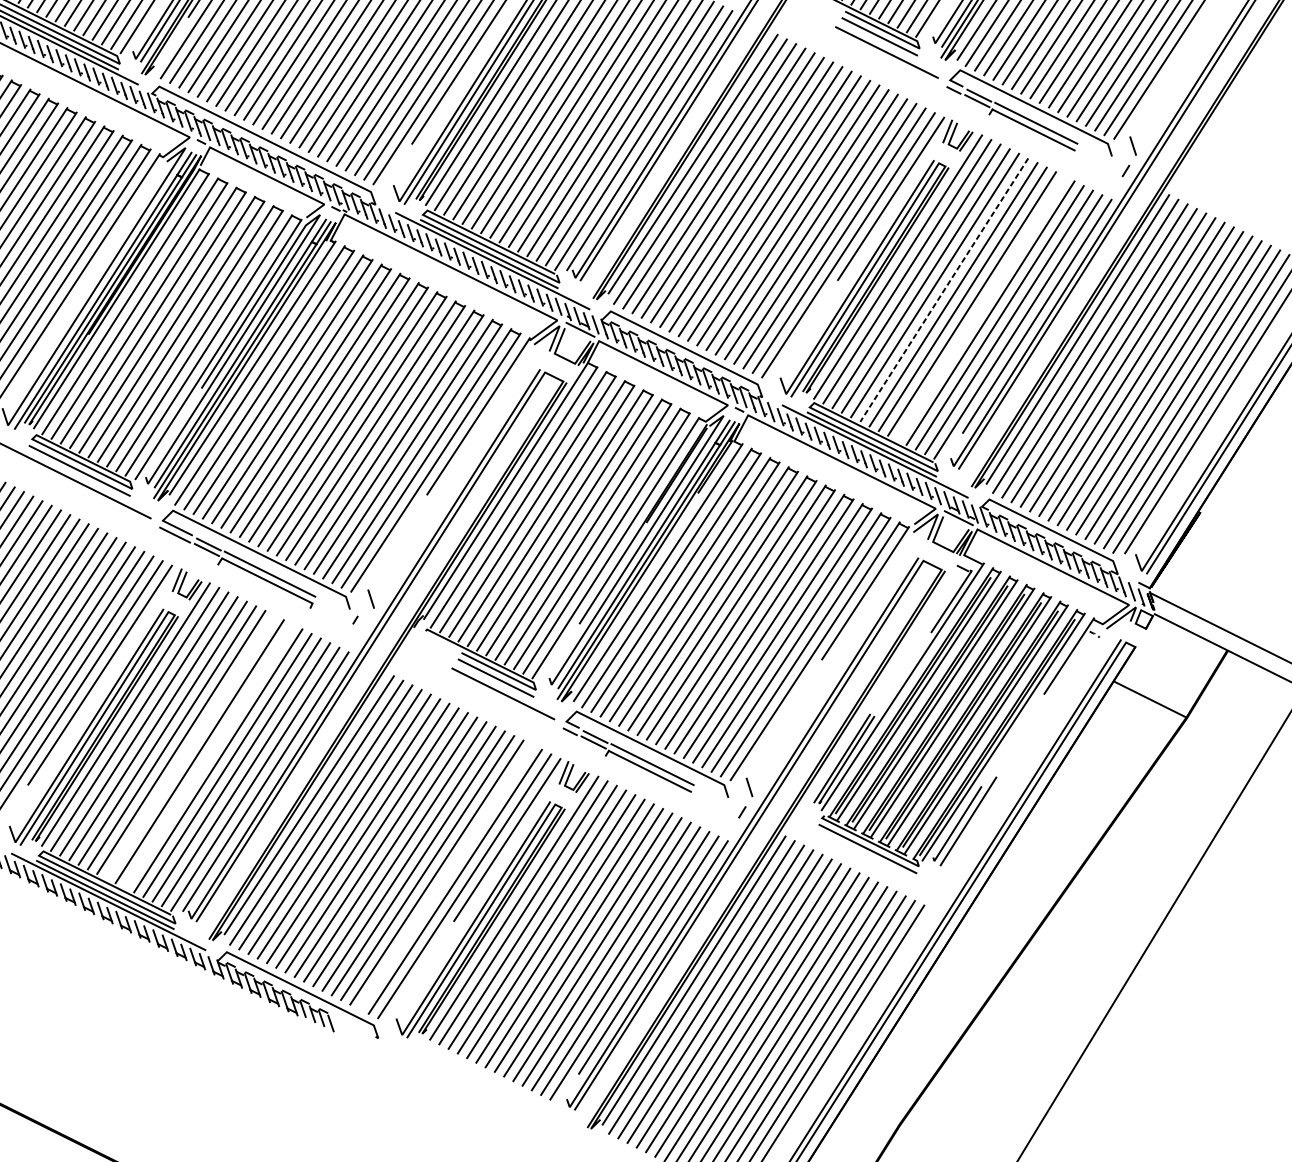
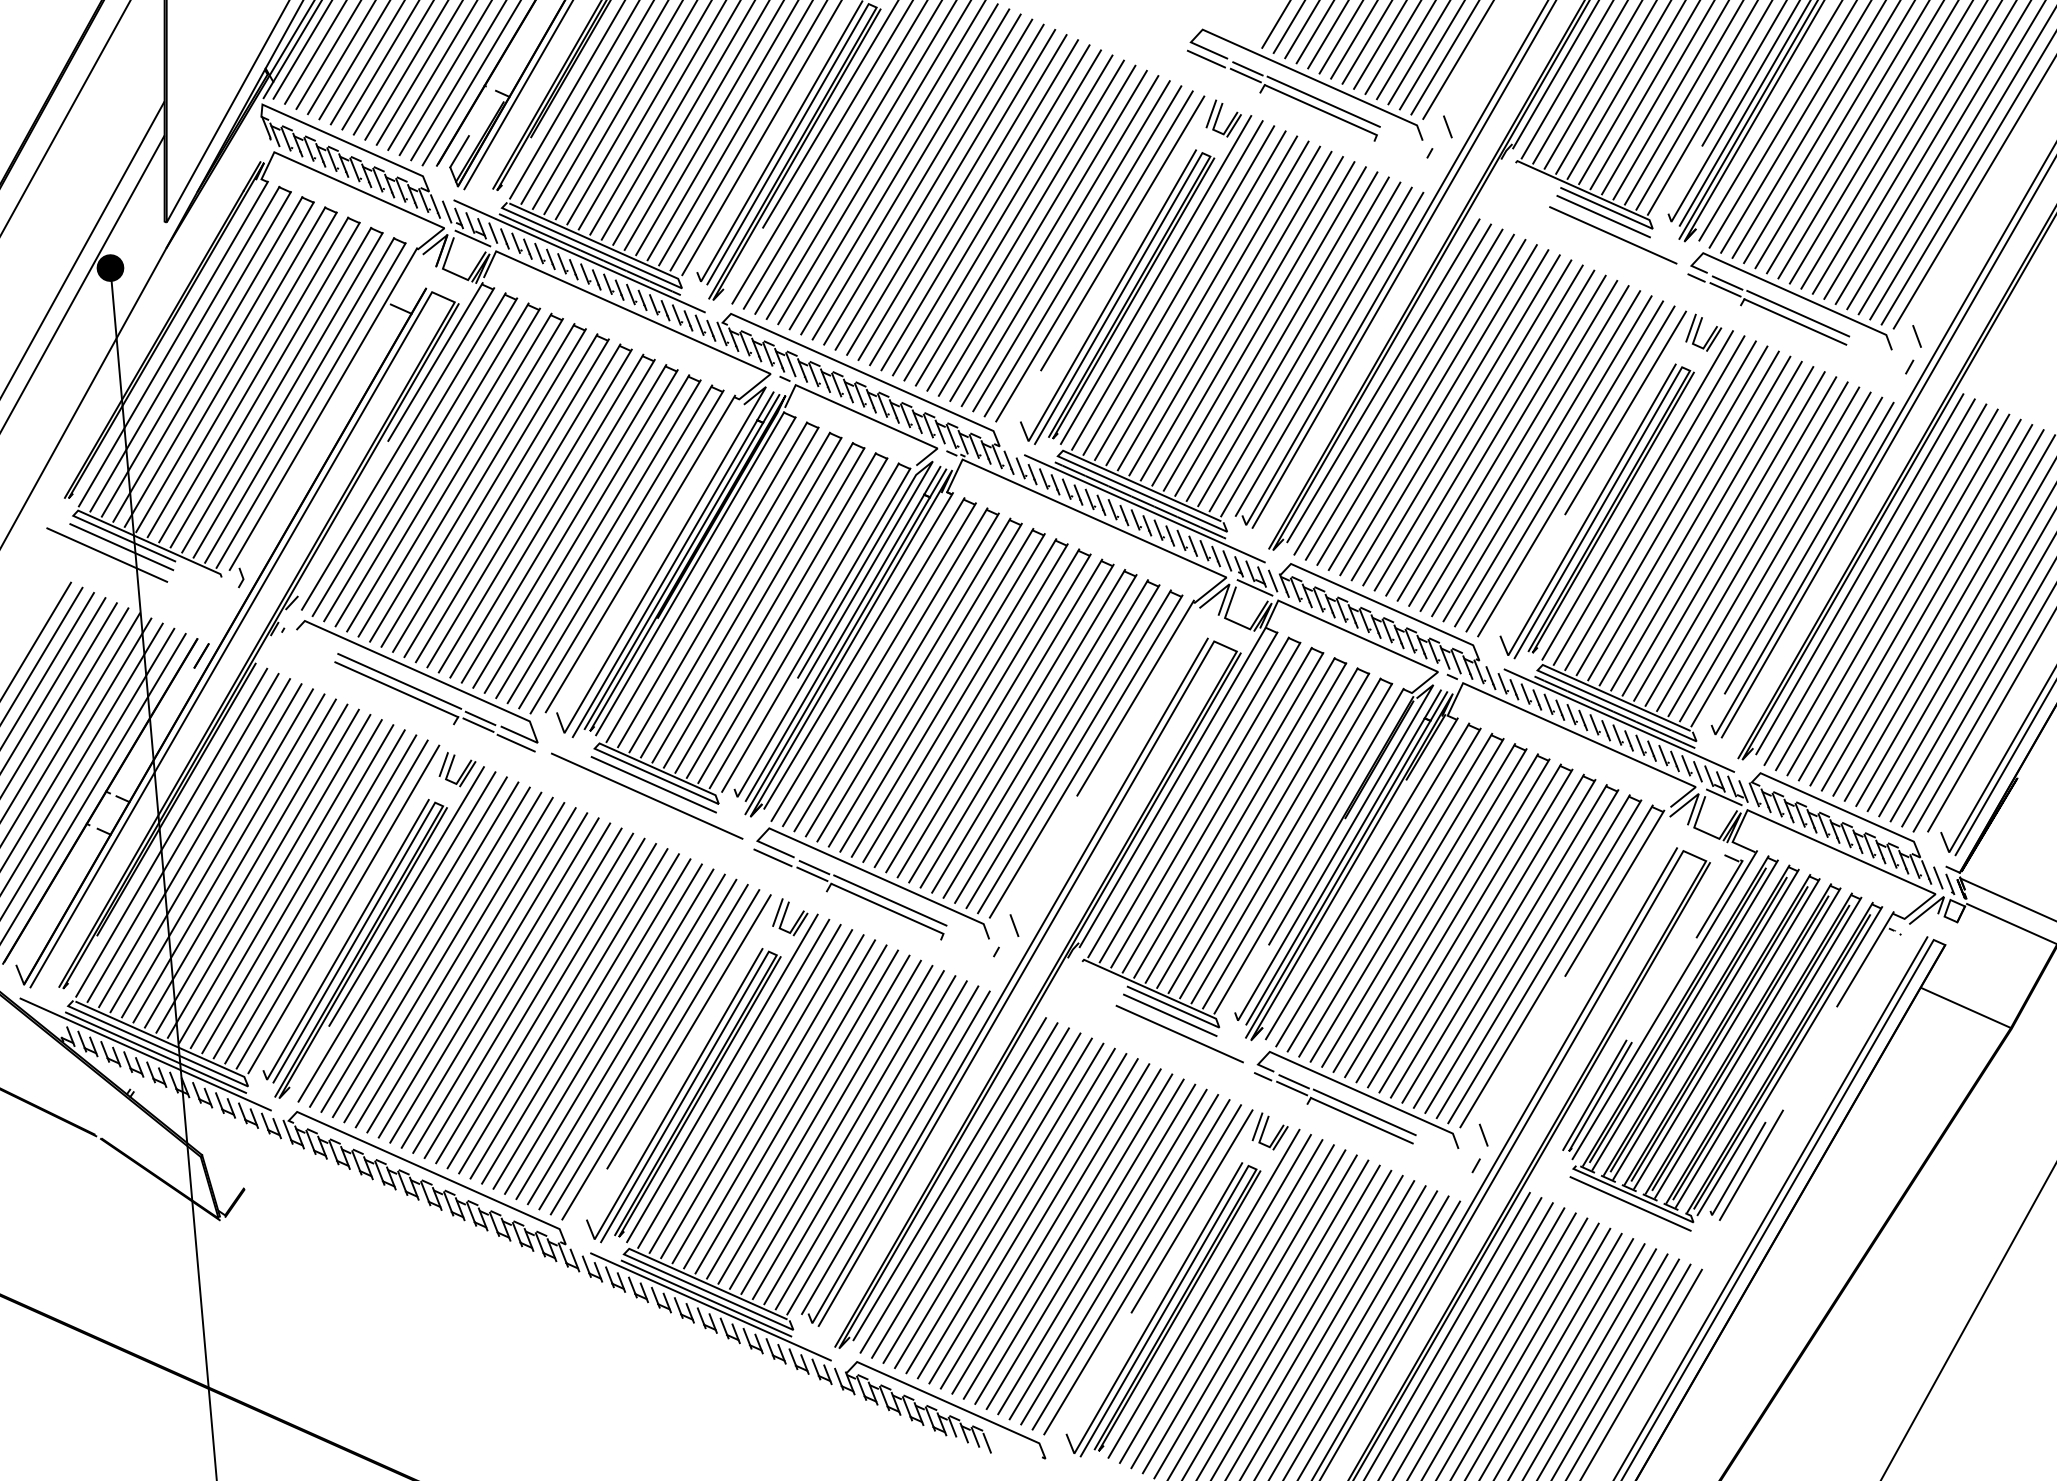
line: (944, 290) -> (1695, 521), dashed -> solid
line: (980, 308) -> (1740, 541), added
line: (190, 747) -> (802, 1114), added
line: (208, 755) -> (824, 1124), added
line: (446, 877) -> (1119, 1259), added

